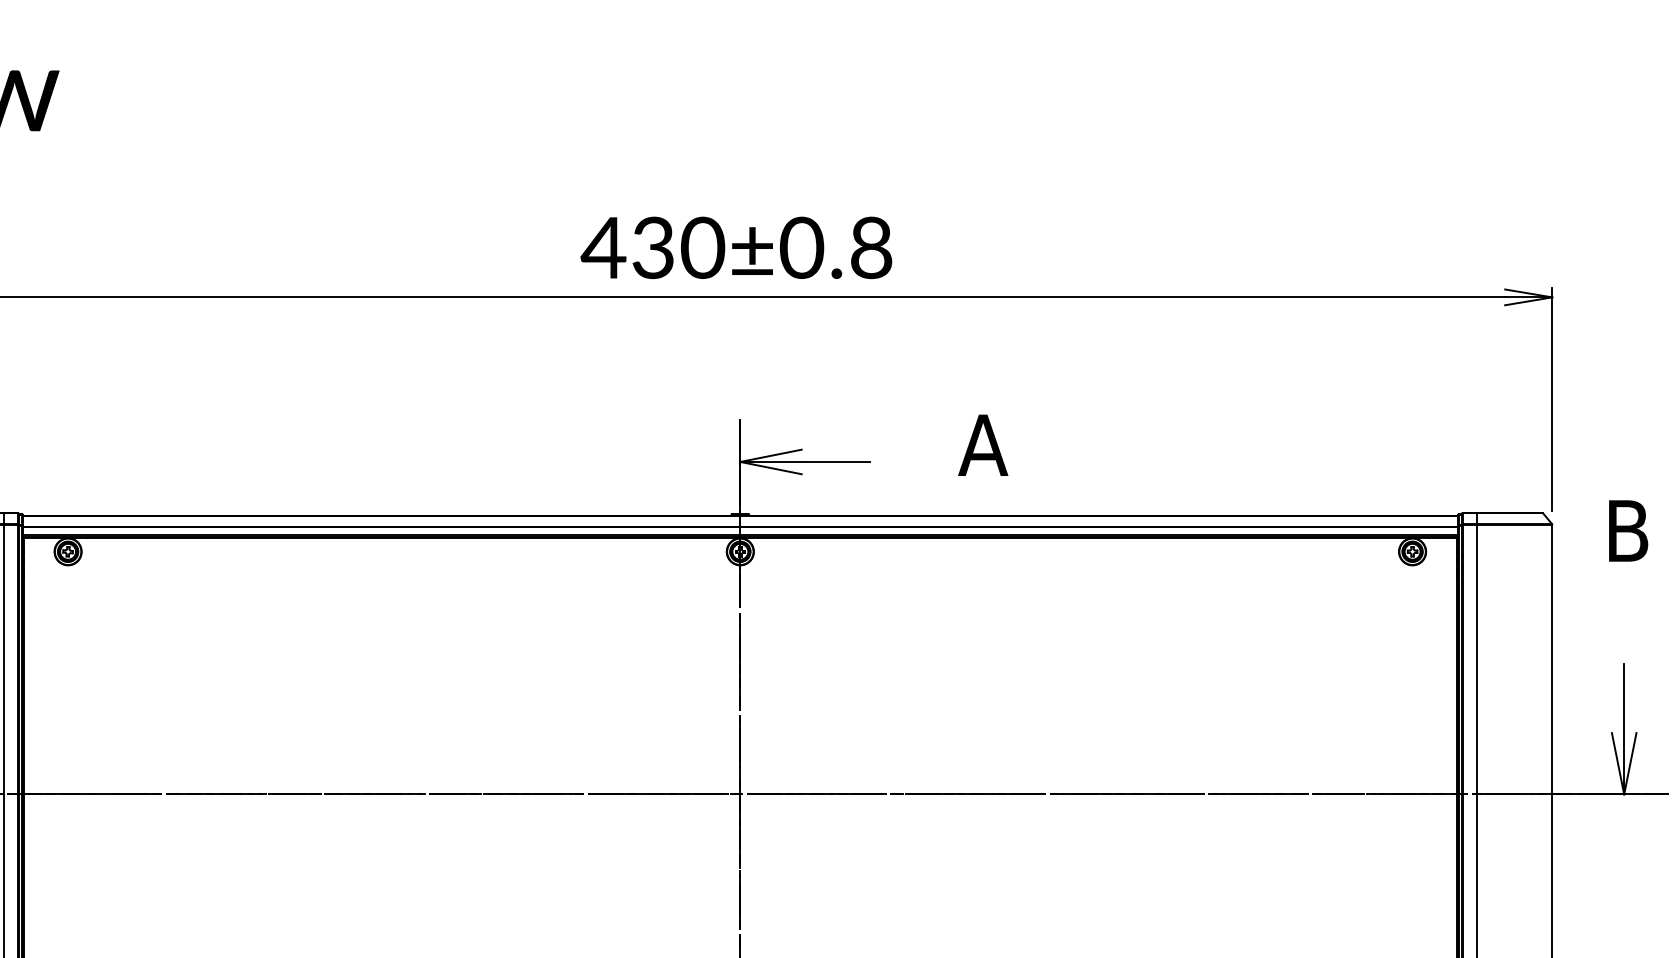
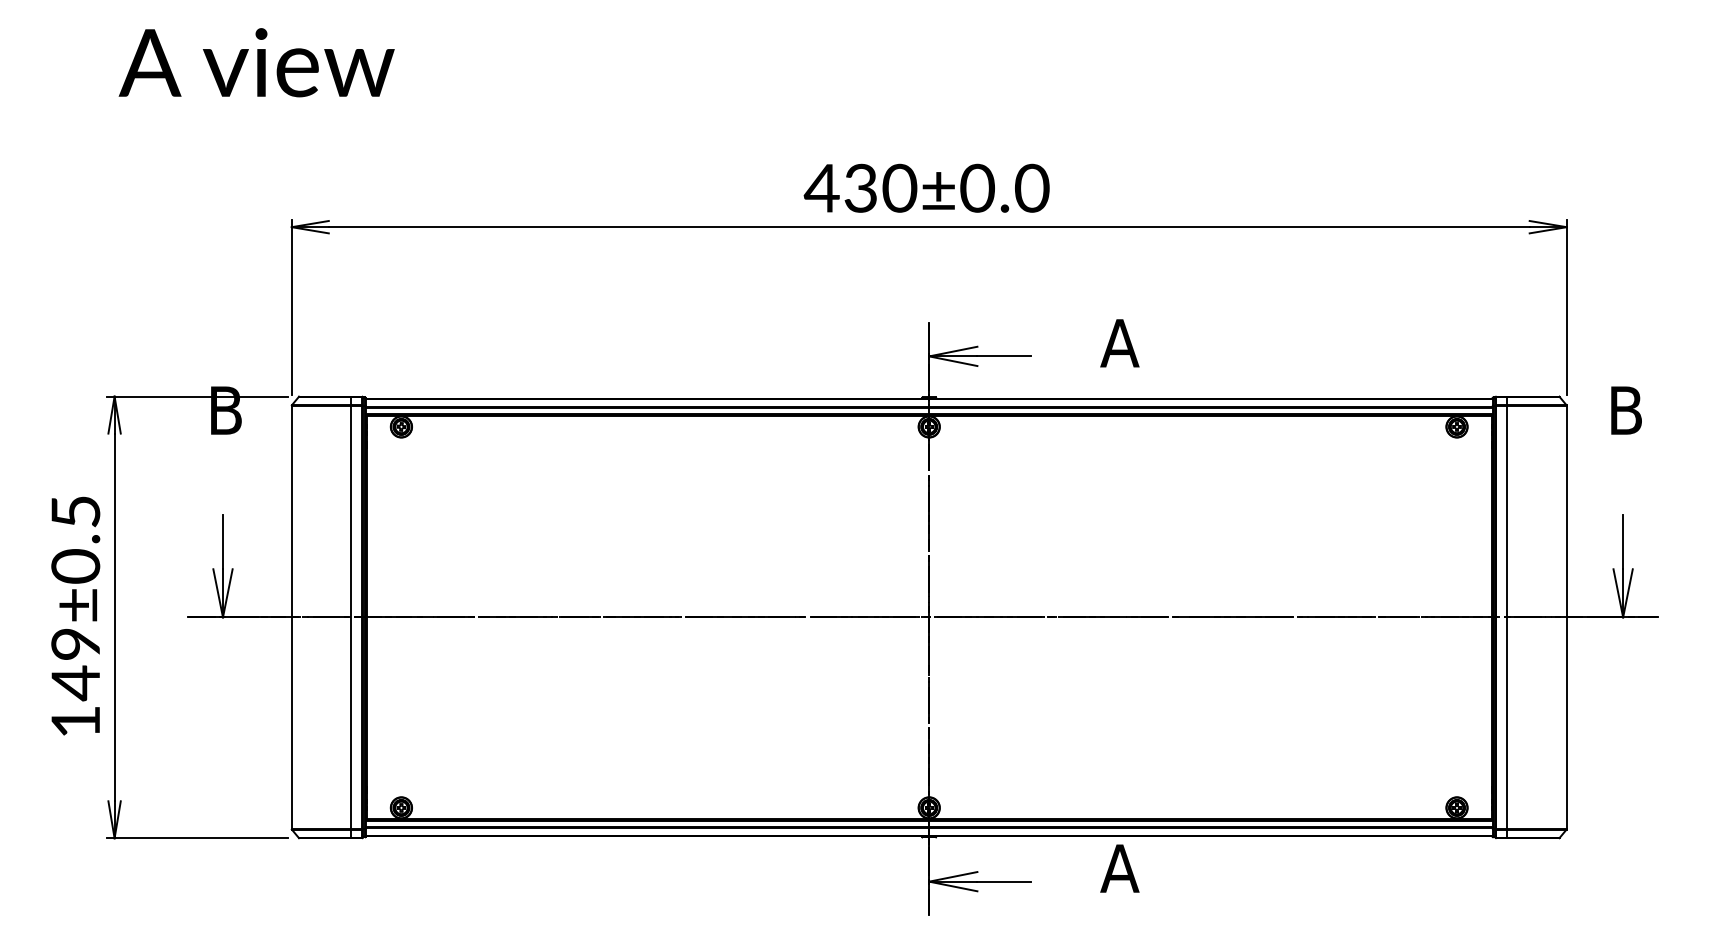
text: (871, 248) -> (1032, 188), 430±0.8 -> 430±0.0

